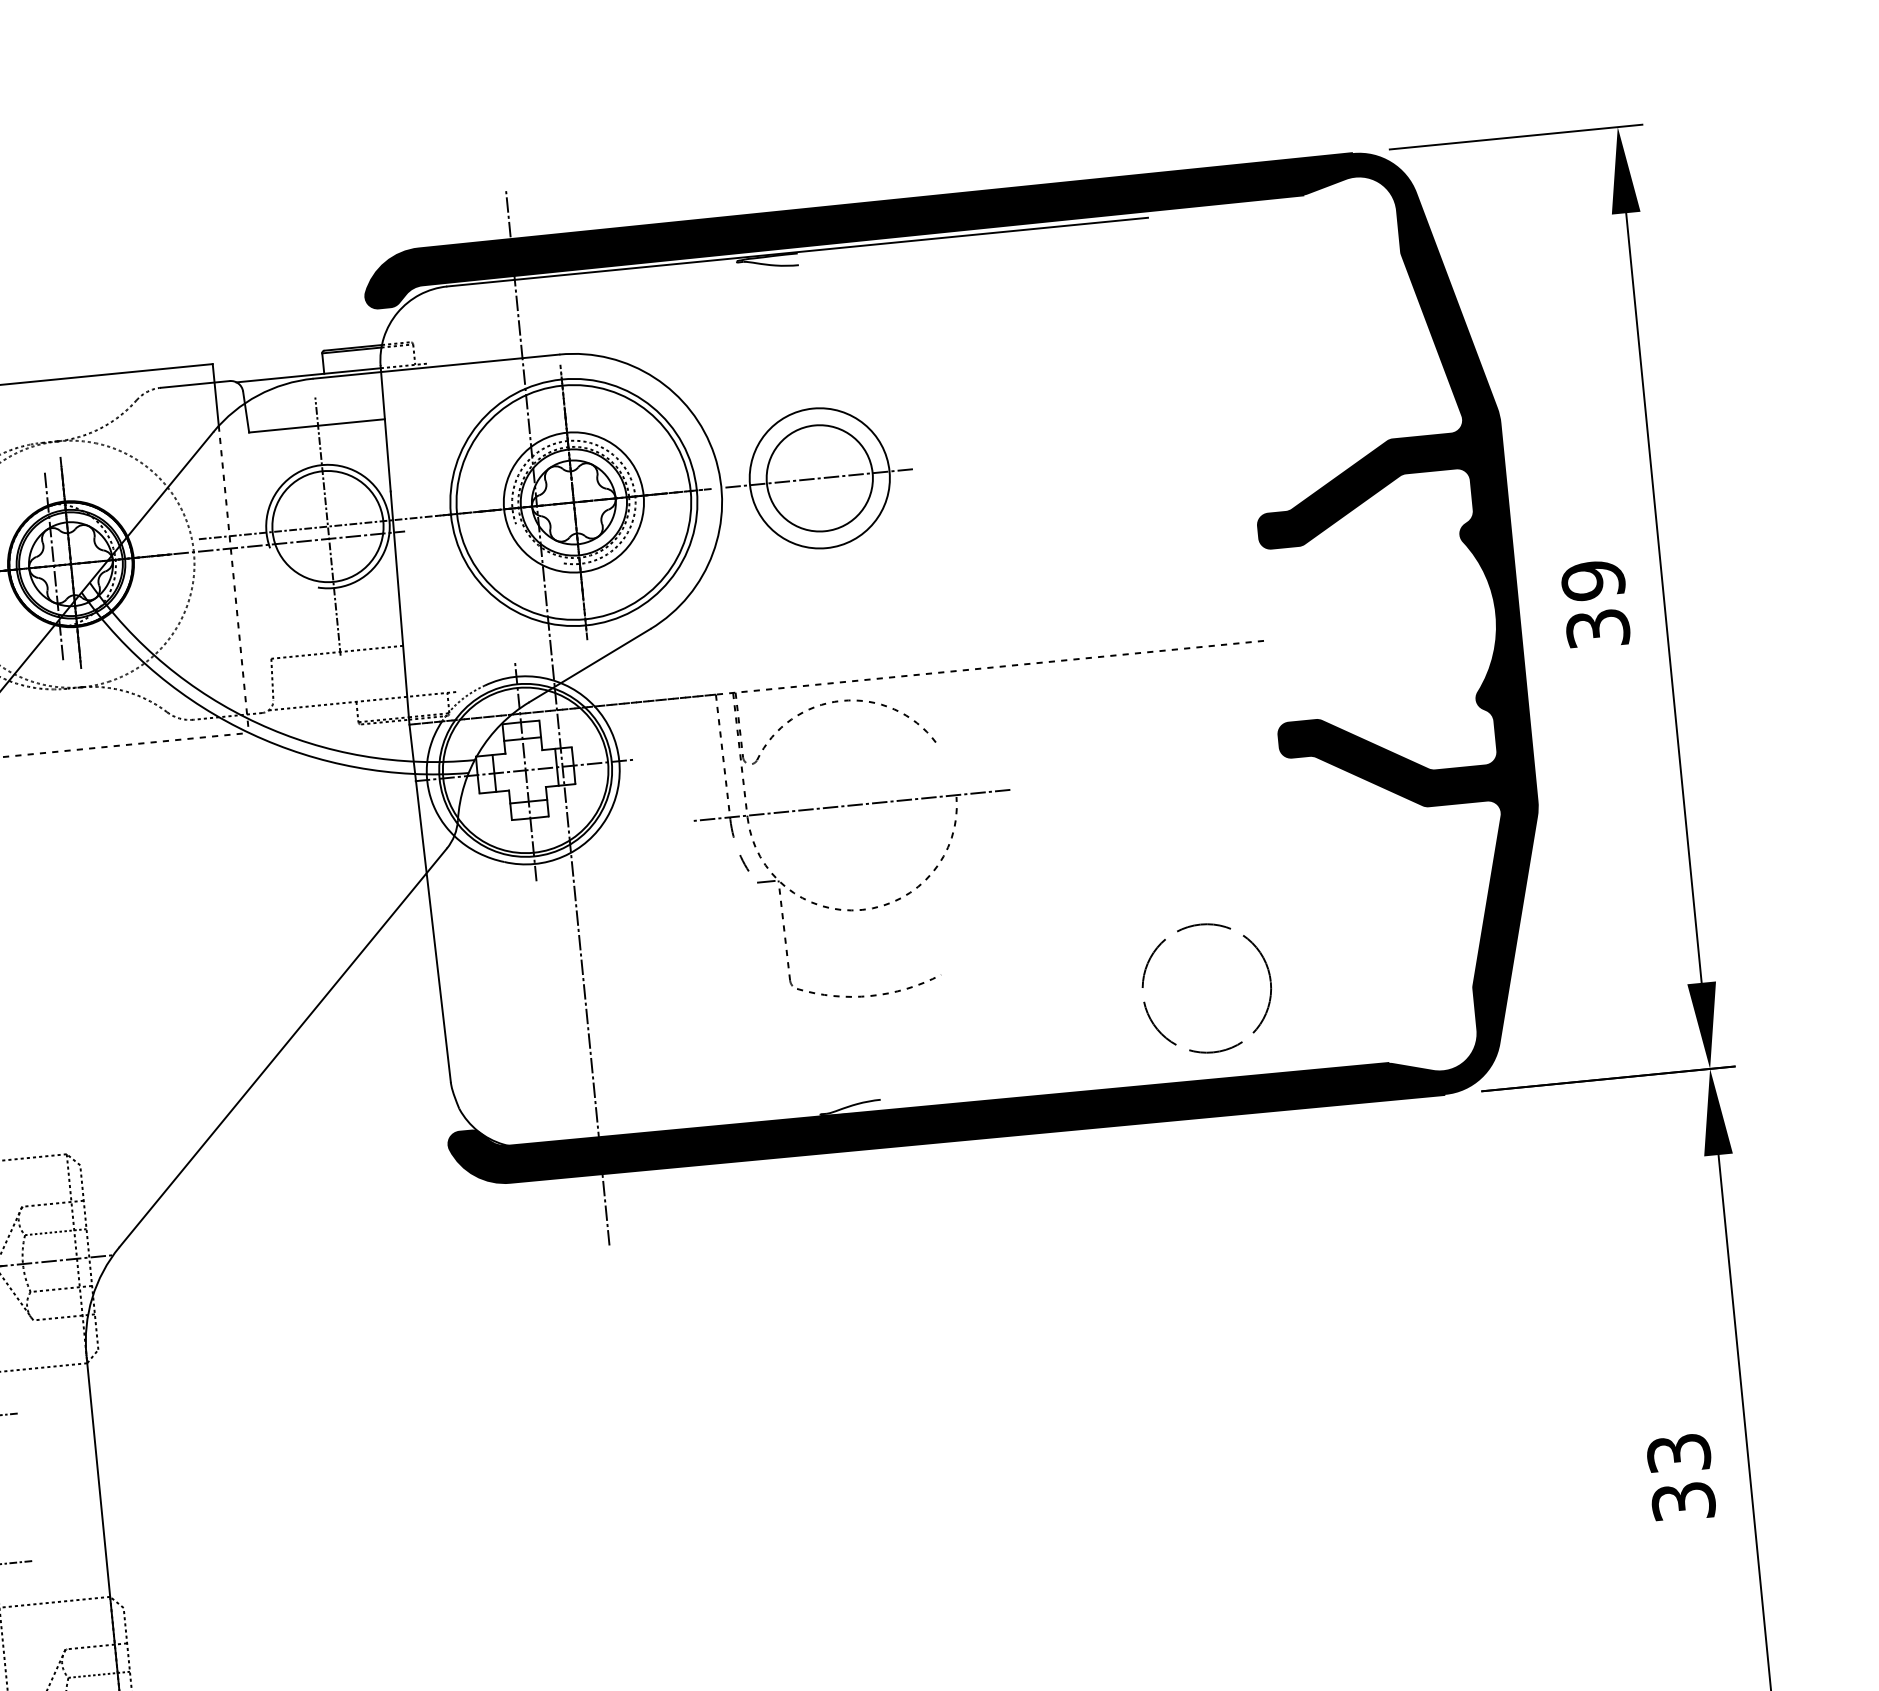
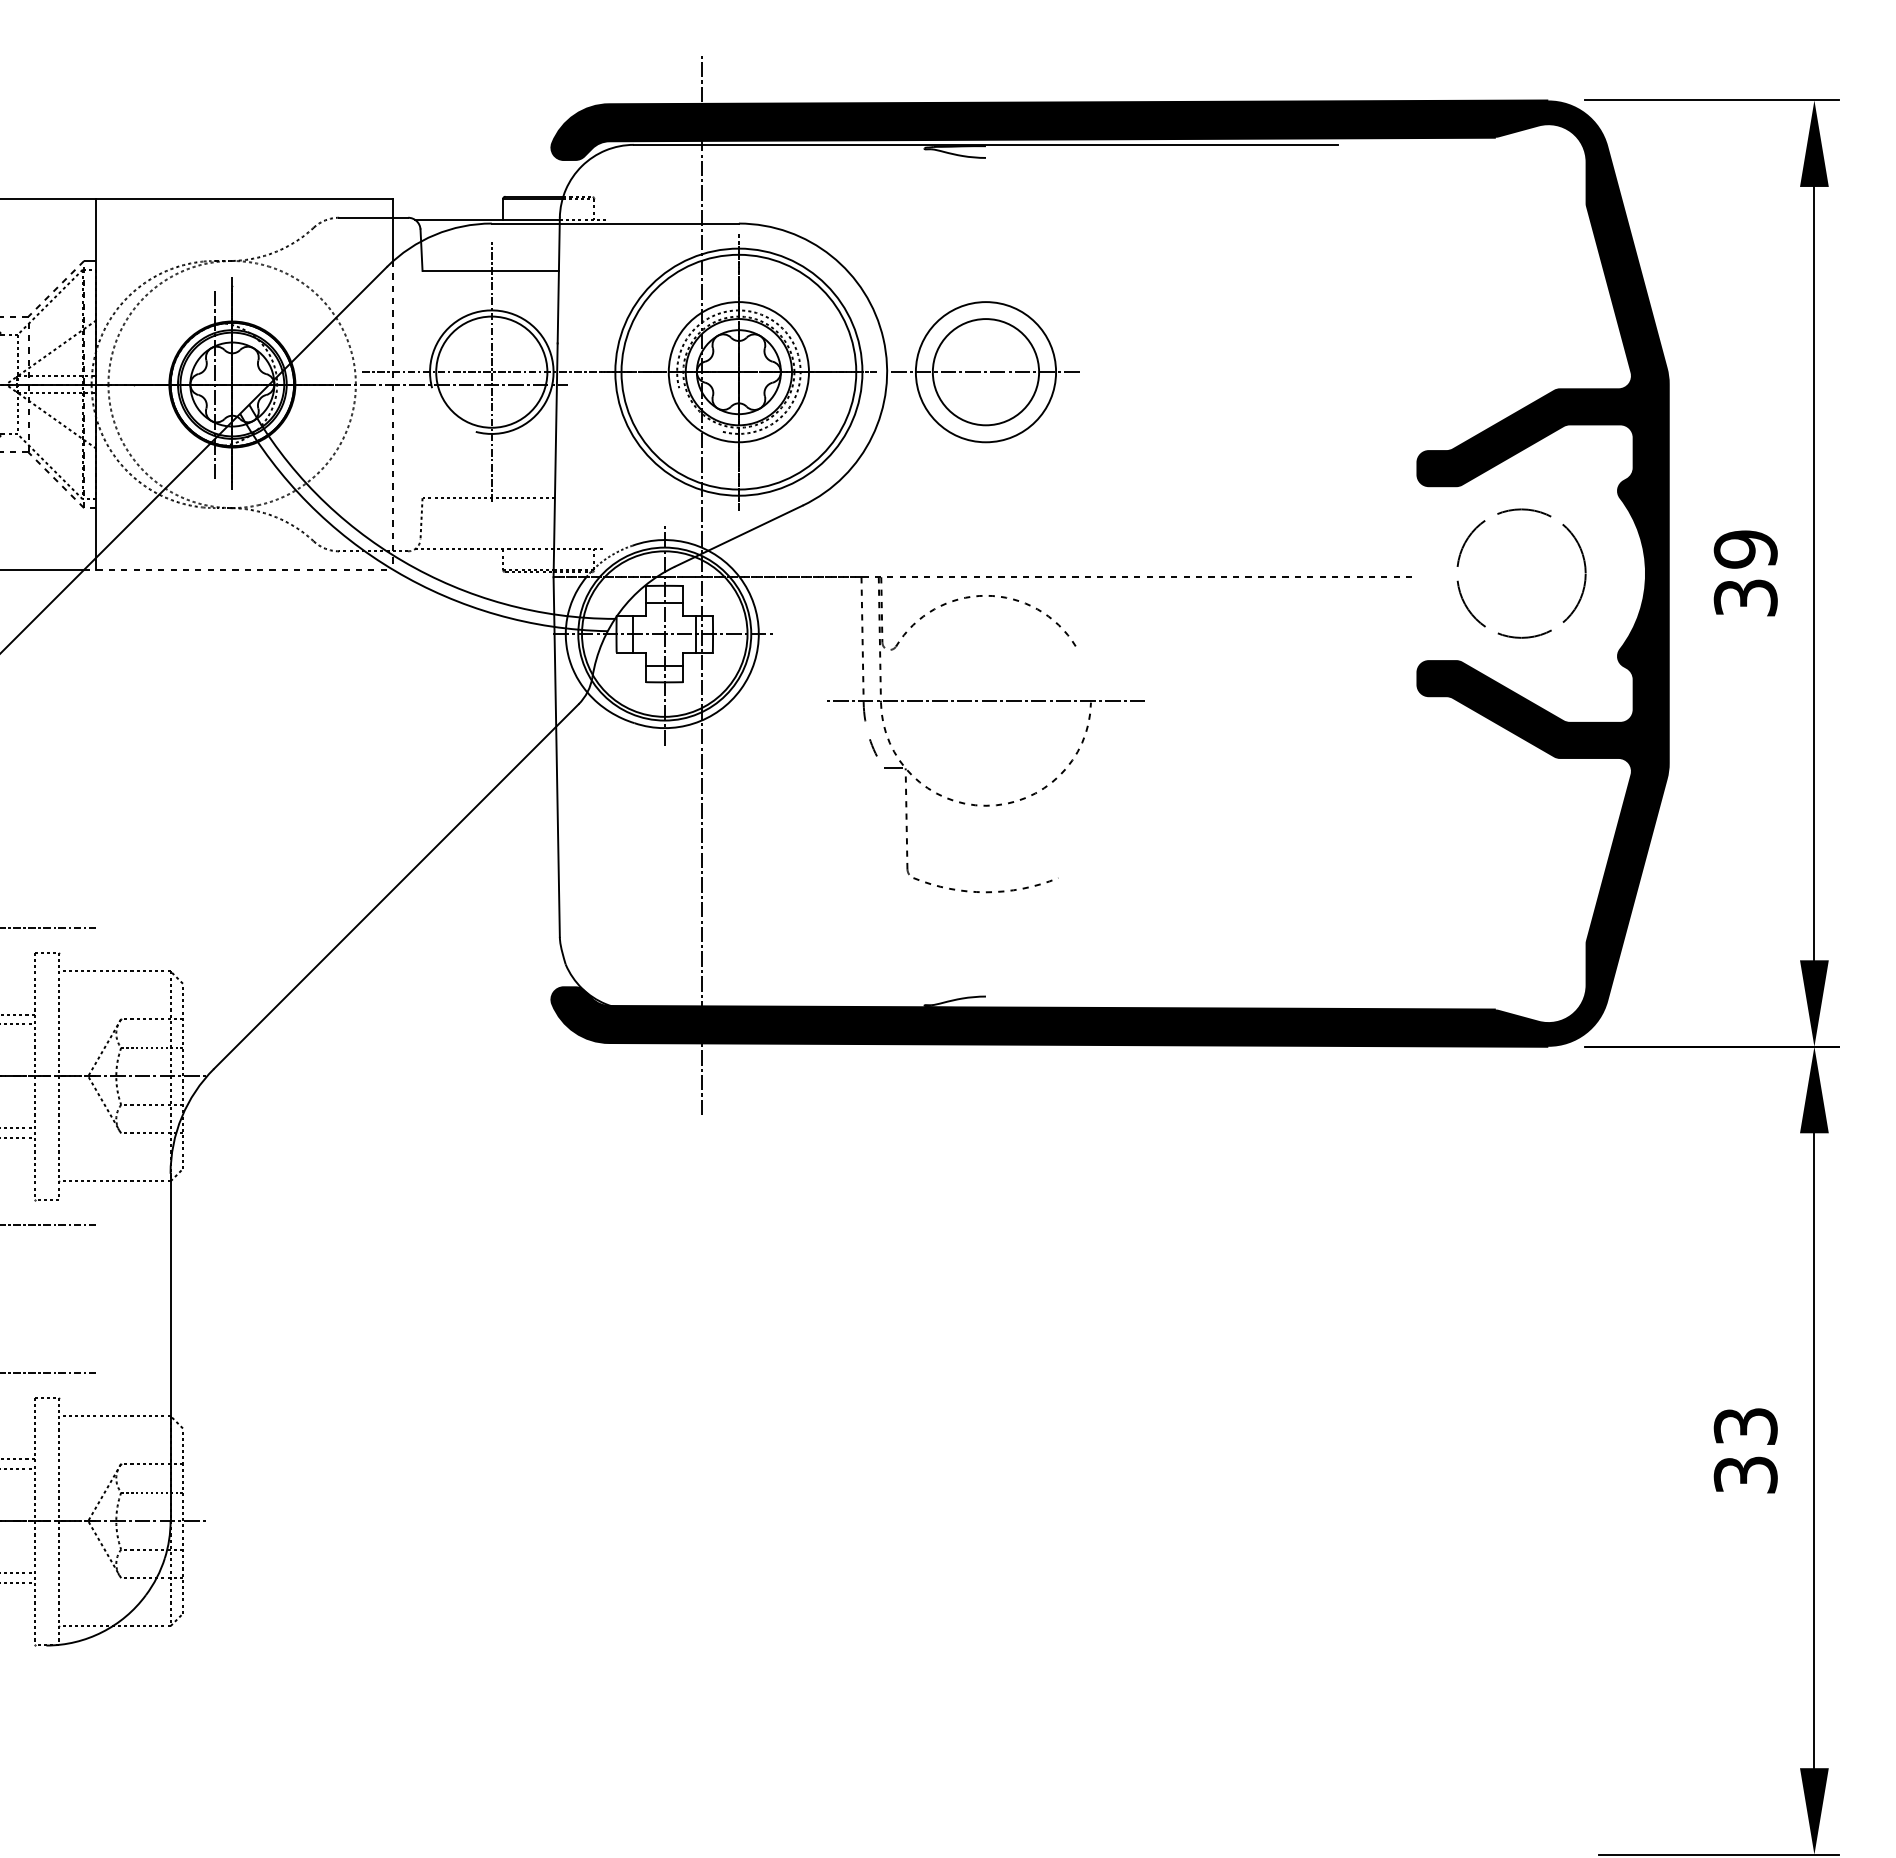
circle: (1206, 988) -> (1521, 573), moved

